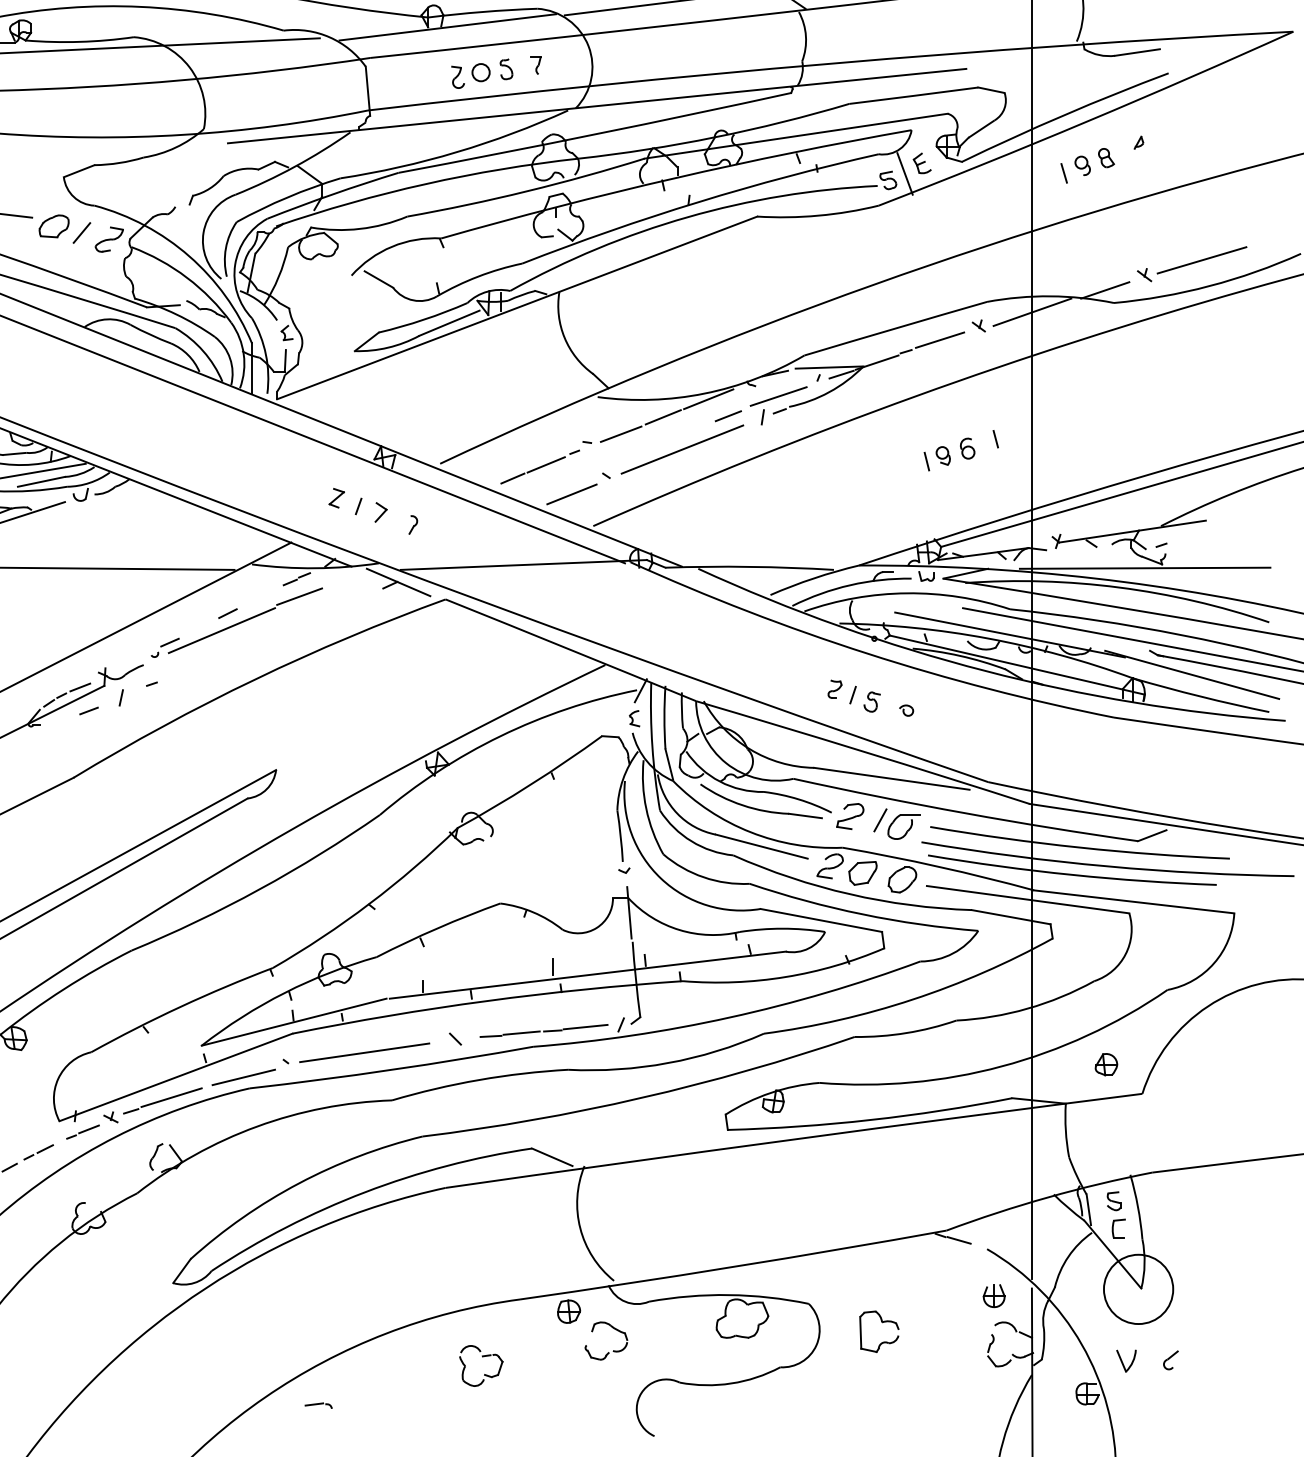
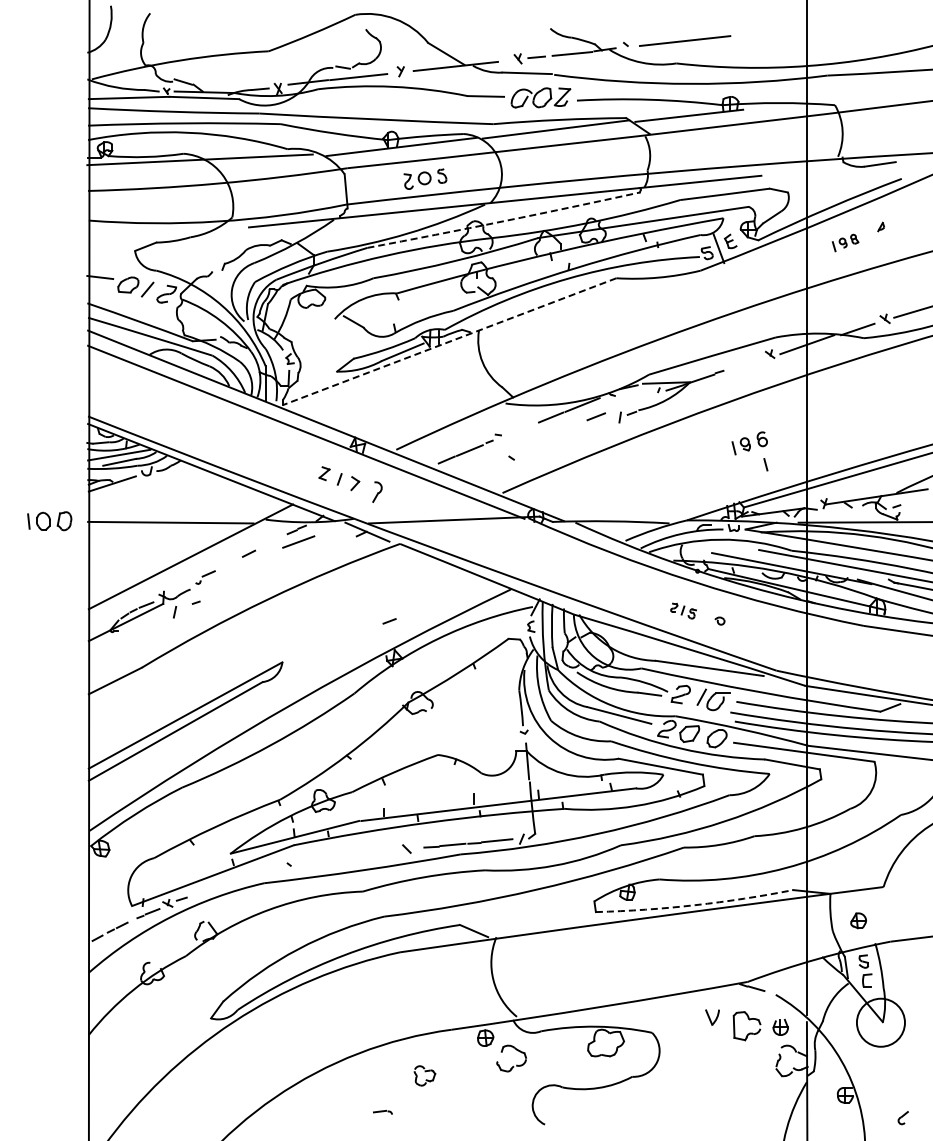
part: (535, 64) -> (462, 172), removed
arc: (594, 134) -> (503, 221), solid -> dashed
part: (1087, 165) -> (845, 242), size x0.7
line: (516, 307) -> (449, 341), solid -> dashed
line: (939, 339) -> (742, 363), removed
line: (777, 395) -> (630, 402), removed
line: (620, 434) -> (521, 429), removed
line: (995, 438) -> (765, 464), moved
line: (682, 448) -> (564, 439), removed
line: (571, 493) -> (487, 470), removed
part: (413, 525) -> (377, 492), size x1.6
line: (221, 630) -> (244, 565), removed
part: (854, 695) -> (683, 610), size x0.7
line: (88, 711) -> (389, 621), moved
line: (364, 1052) -> (343, 858), removed
part: (1106, 1064) -> (858, 920), moved
line: (243, 1077) -> (259, 875), removed
line: (171, 1097) -> (209, 889), removed
arc: (871, 1120) -> (695, 905), solid -> dashed
part: (882, 1323) -> (749, 1020), moved
part: (1126, 1361) -> (712, 1017), moved
part: (1169, 1361) -> (902, 1118), moved
part: (480, 1365) -> (424, 1075), size x0.7
part: (318, 1404) -> (382, 1111), moved

